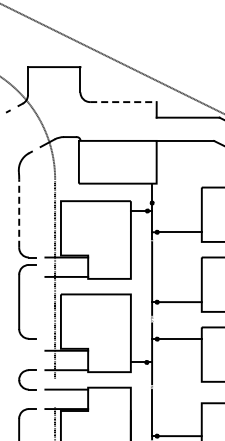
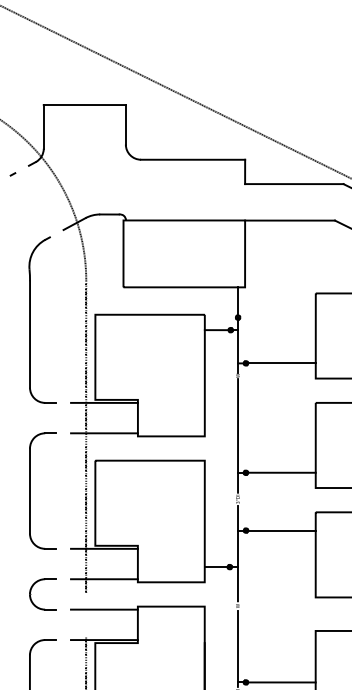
line: (123, 102) -> (193, 160), dashed -> solid
line: (19, 213) -> (30, 334), dashed -> solid
part: (20, 301) -> (32, 490), moved

